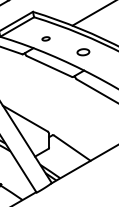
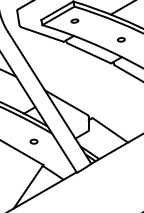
part: (45, 38) -> (74, 20), moved
part: (83, 51) -> (121, 39), size x0.62

